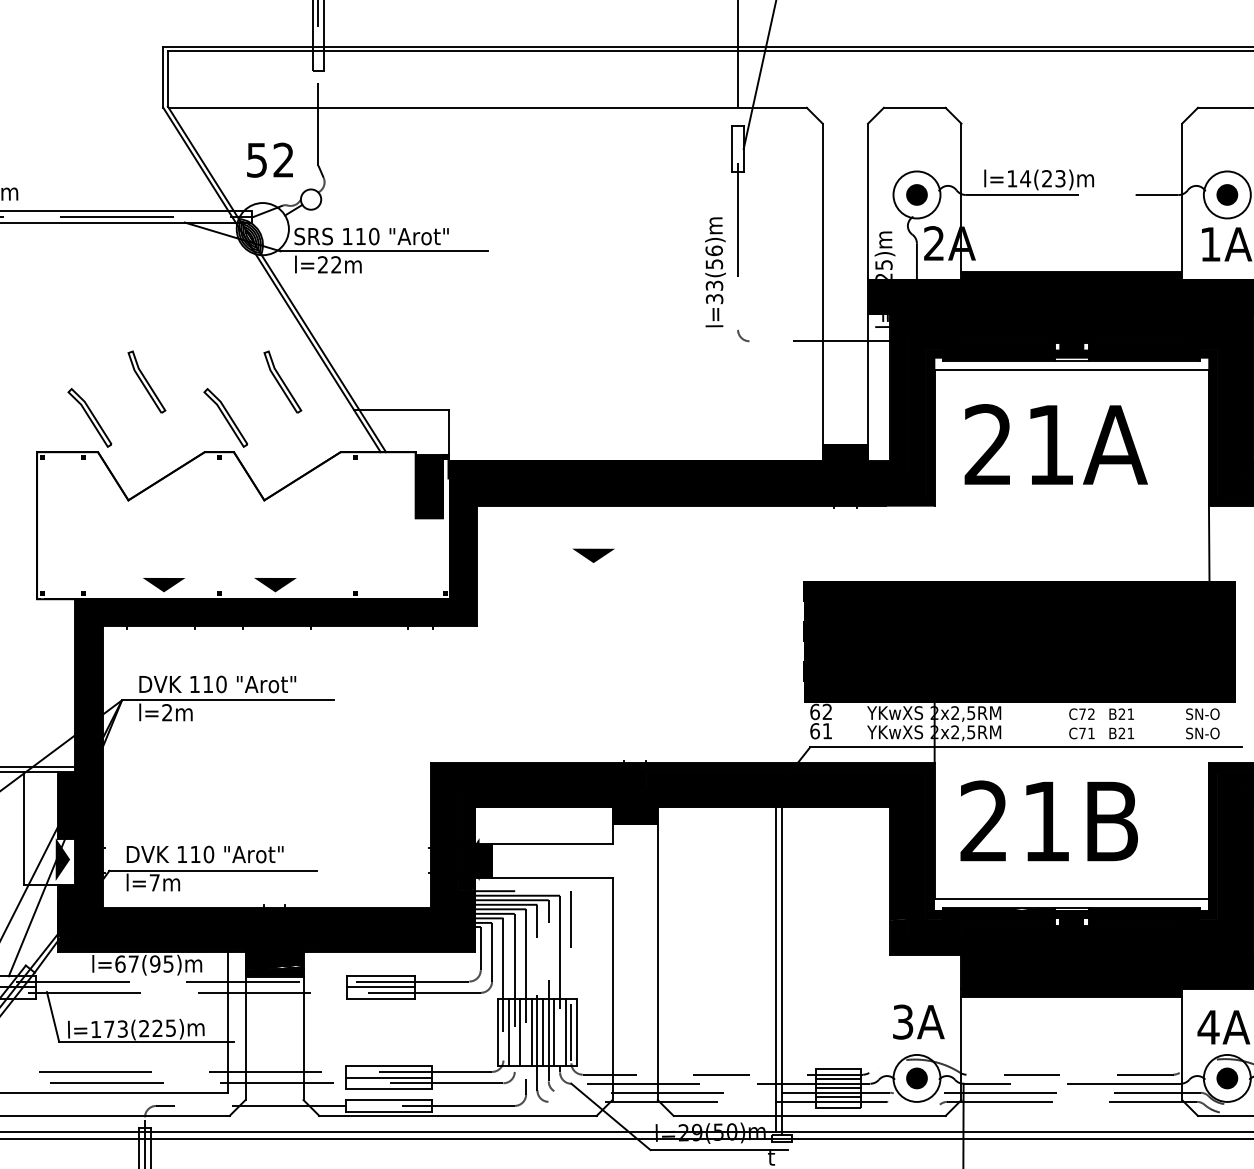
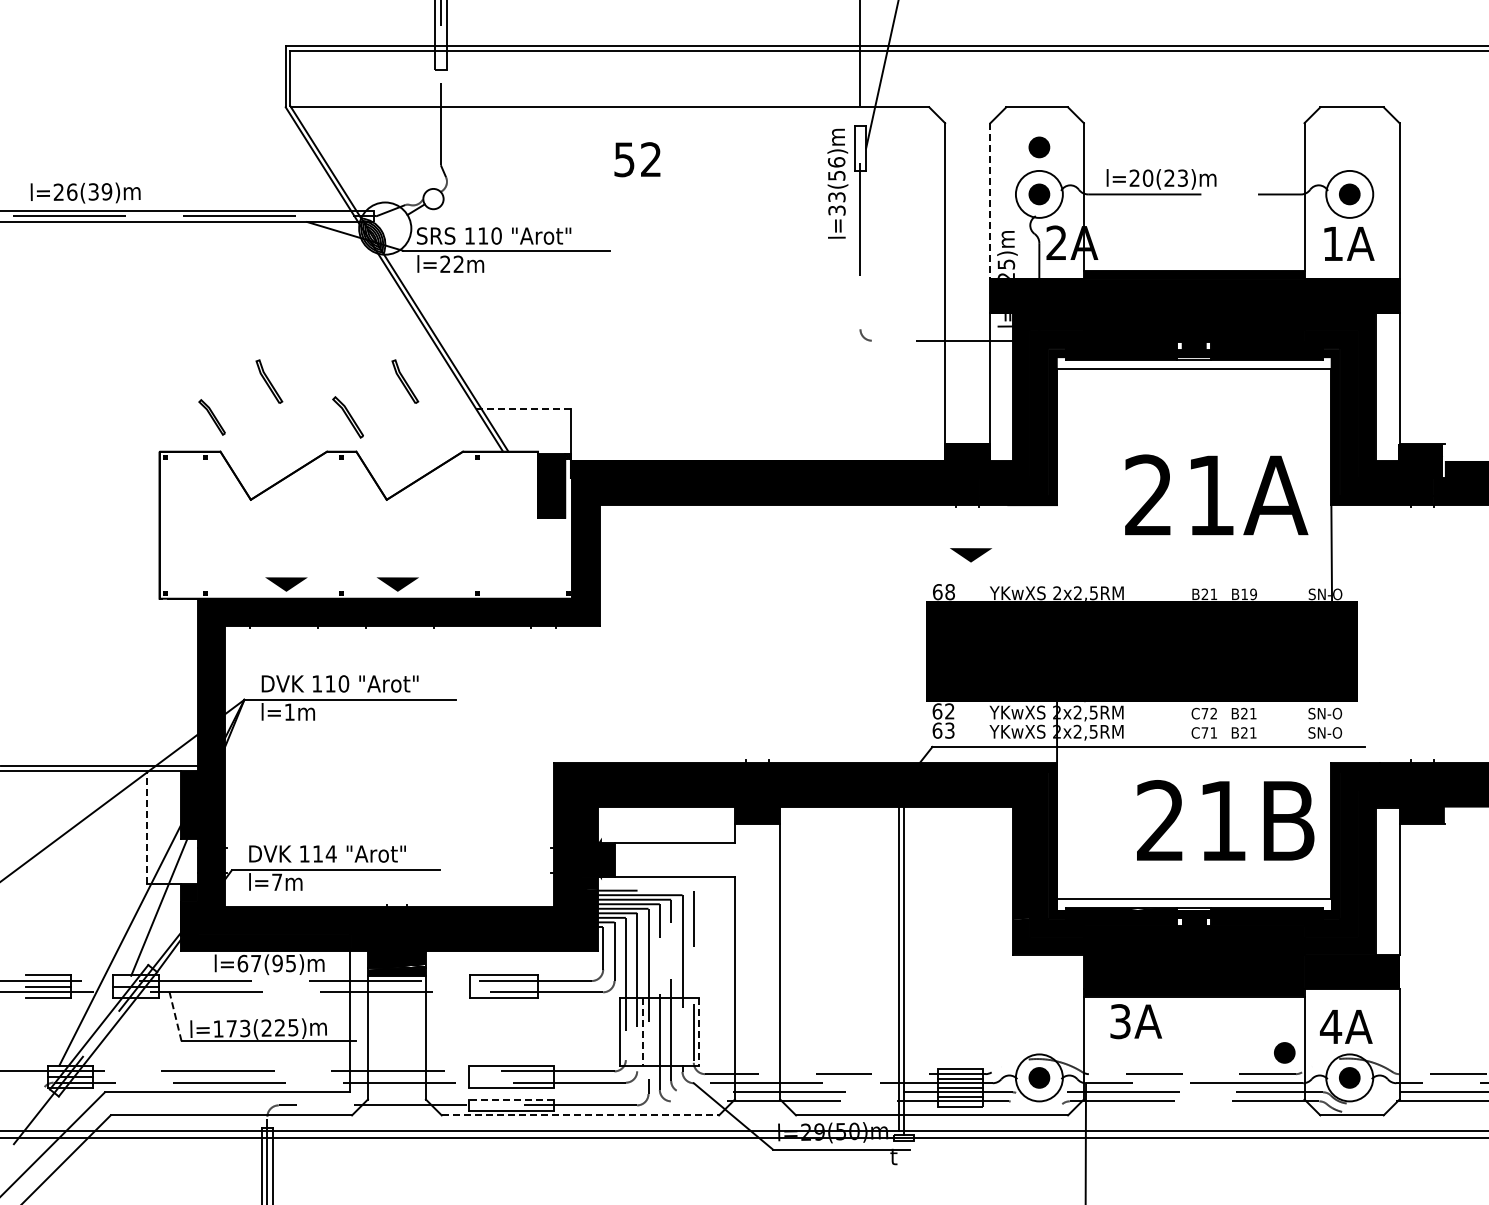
part: (917, 148) -> (1039, 147), added
text: (270, 160) -> (637, 159), moved
text: (1019, 178) -> (1141, 177), l=14(23)m -> l=20(23)m
line: (868, 201) -> (990, 200), solid -> dashed
text: (715, 272) -> (837, 183), moved
part: (147, 382) -> (269, 381), size x0.7
part: (283, 382) -> (405, 381), size x0.7
line: (402, 410) -> (524, 409), solid -> dashed
part: (89, 418) -> (211, 417), size x0.6
part: (225, 418) -> (347, 417), size x0.7
text: (1056, 444) -> (1216, 494), moved
part: (593, 556) -> (970, 555), moved
fill: (1019, 591) -> (1141, 590), removed
text: (167, 712) -> (289, 711), l=2m -> l=1m
text: (827, 731) -> (949, 730), 61 -> 63
text: (1049, 821) -> (1225, 820), moved
line: (24, 828) -> (146, 827), solid -> dashed
text: (208, 854) -> (330, 853), 110 -> 114
fill: (63, 859) -> (185, 858), removed
line: (381, 987) -> (503, 986), removed
line: (53, 1017) -> (175, 1016), solid -> dashed
text: (919, 1022) -> (1136, 1021), moved
line: (509, 1032) -> (631, 1031), removed
line: (520, 1032) -> (642, 1031), solid -> dashed
line: (532, 1032) -> (654, 1031), removed
line: (543, 1032) -> (665, 1031), removed
line: (554, 1032) -> (676, 1031), removed
line: (566, 1032) -> (688, 1031), removed
line: (577, 1032) -> (699, 1031), solid -> dashed
part: (1162, 1053) -> (1284, 1052), added
line: (389, 1078) -> (511, 1077), removed
line: (389, 1100) -> (511, 1099), solid -> dashed
line: (458, 1116) -> (580, 1115), solid -> dashed

